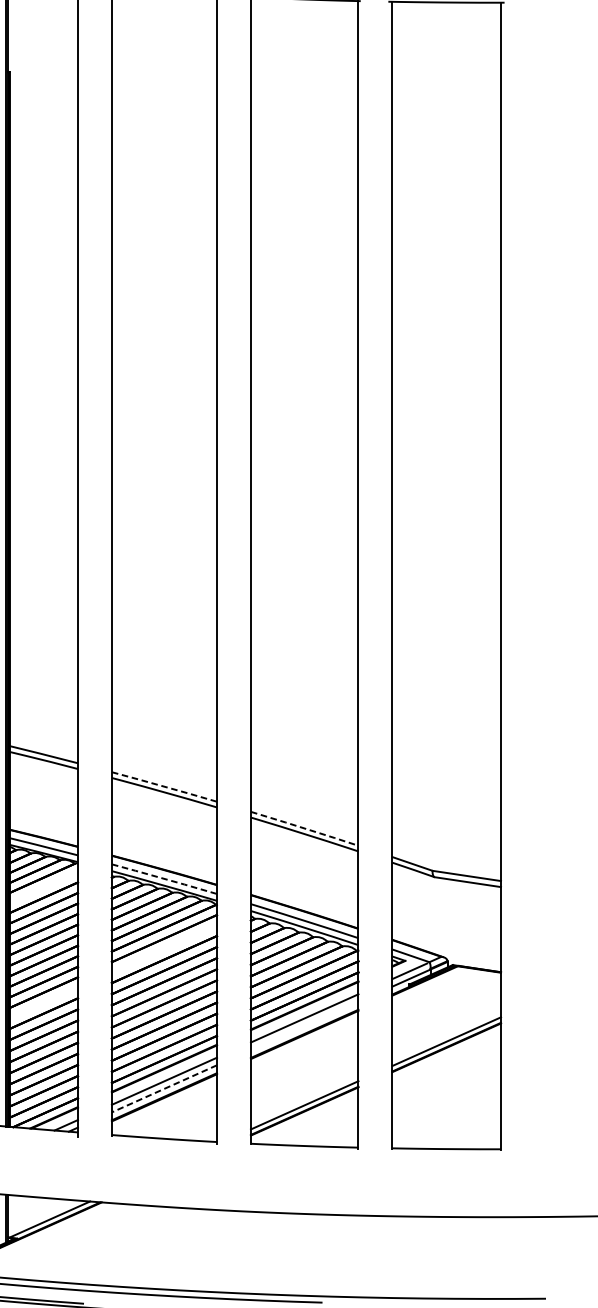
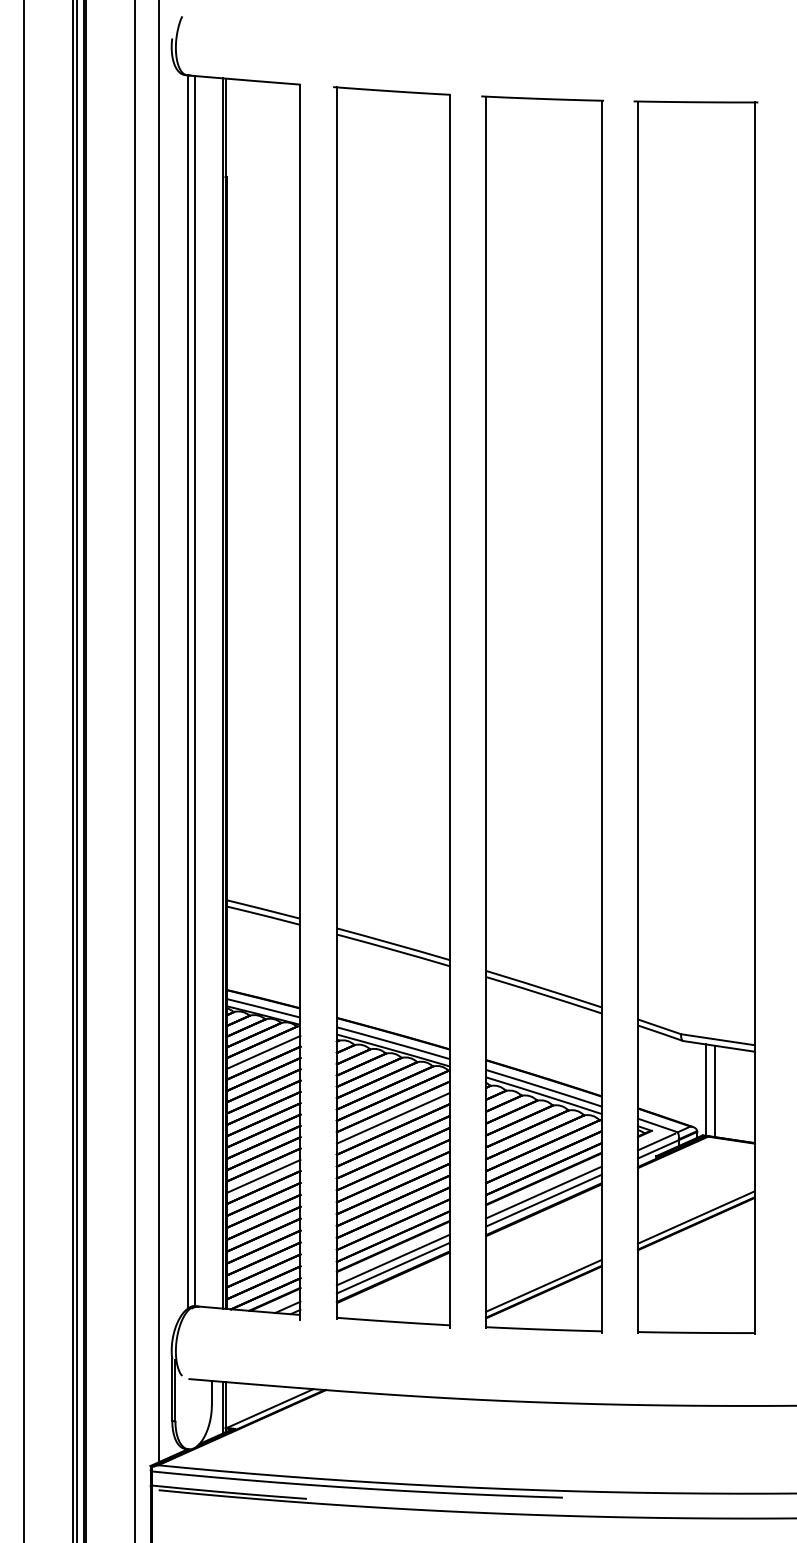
line: (164, 786) -> (393, 943), dashed -> solid
line: (305, 828) -> (544, 988), dashed -> solid
line: (164, 879) -> (393, 1043), dashed -> solid
line: (43, 886) -> (263, 1051), added
line: (456, 922) -> (706, 1089), added
line: (464, 924) -> (715, 1091), added
line: (163, 949) -> (392, 1118), added
line: (43, 1002) -> (263, 1175), added
line: (304, 1025) -> (543, 1200), added
line: (164, 1089) -> (393, 1268), dashed -> solid

